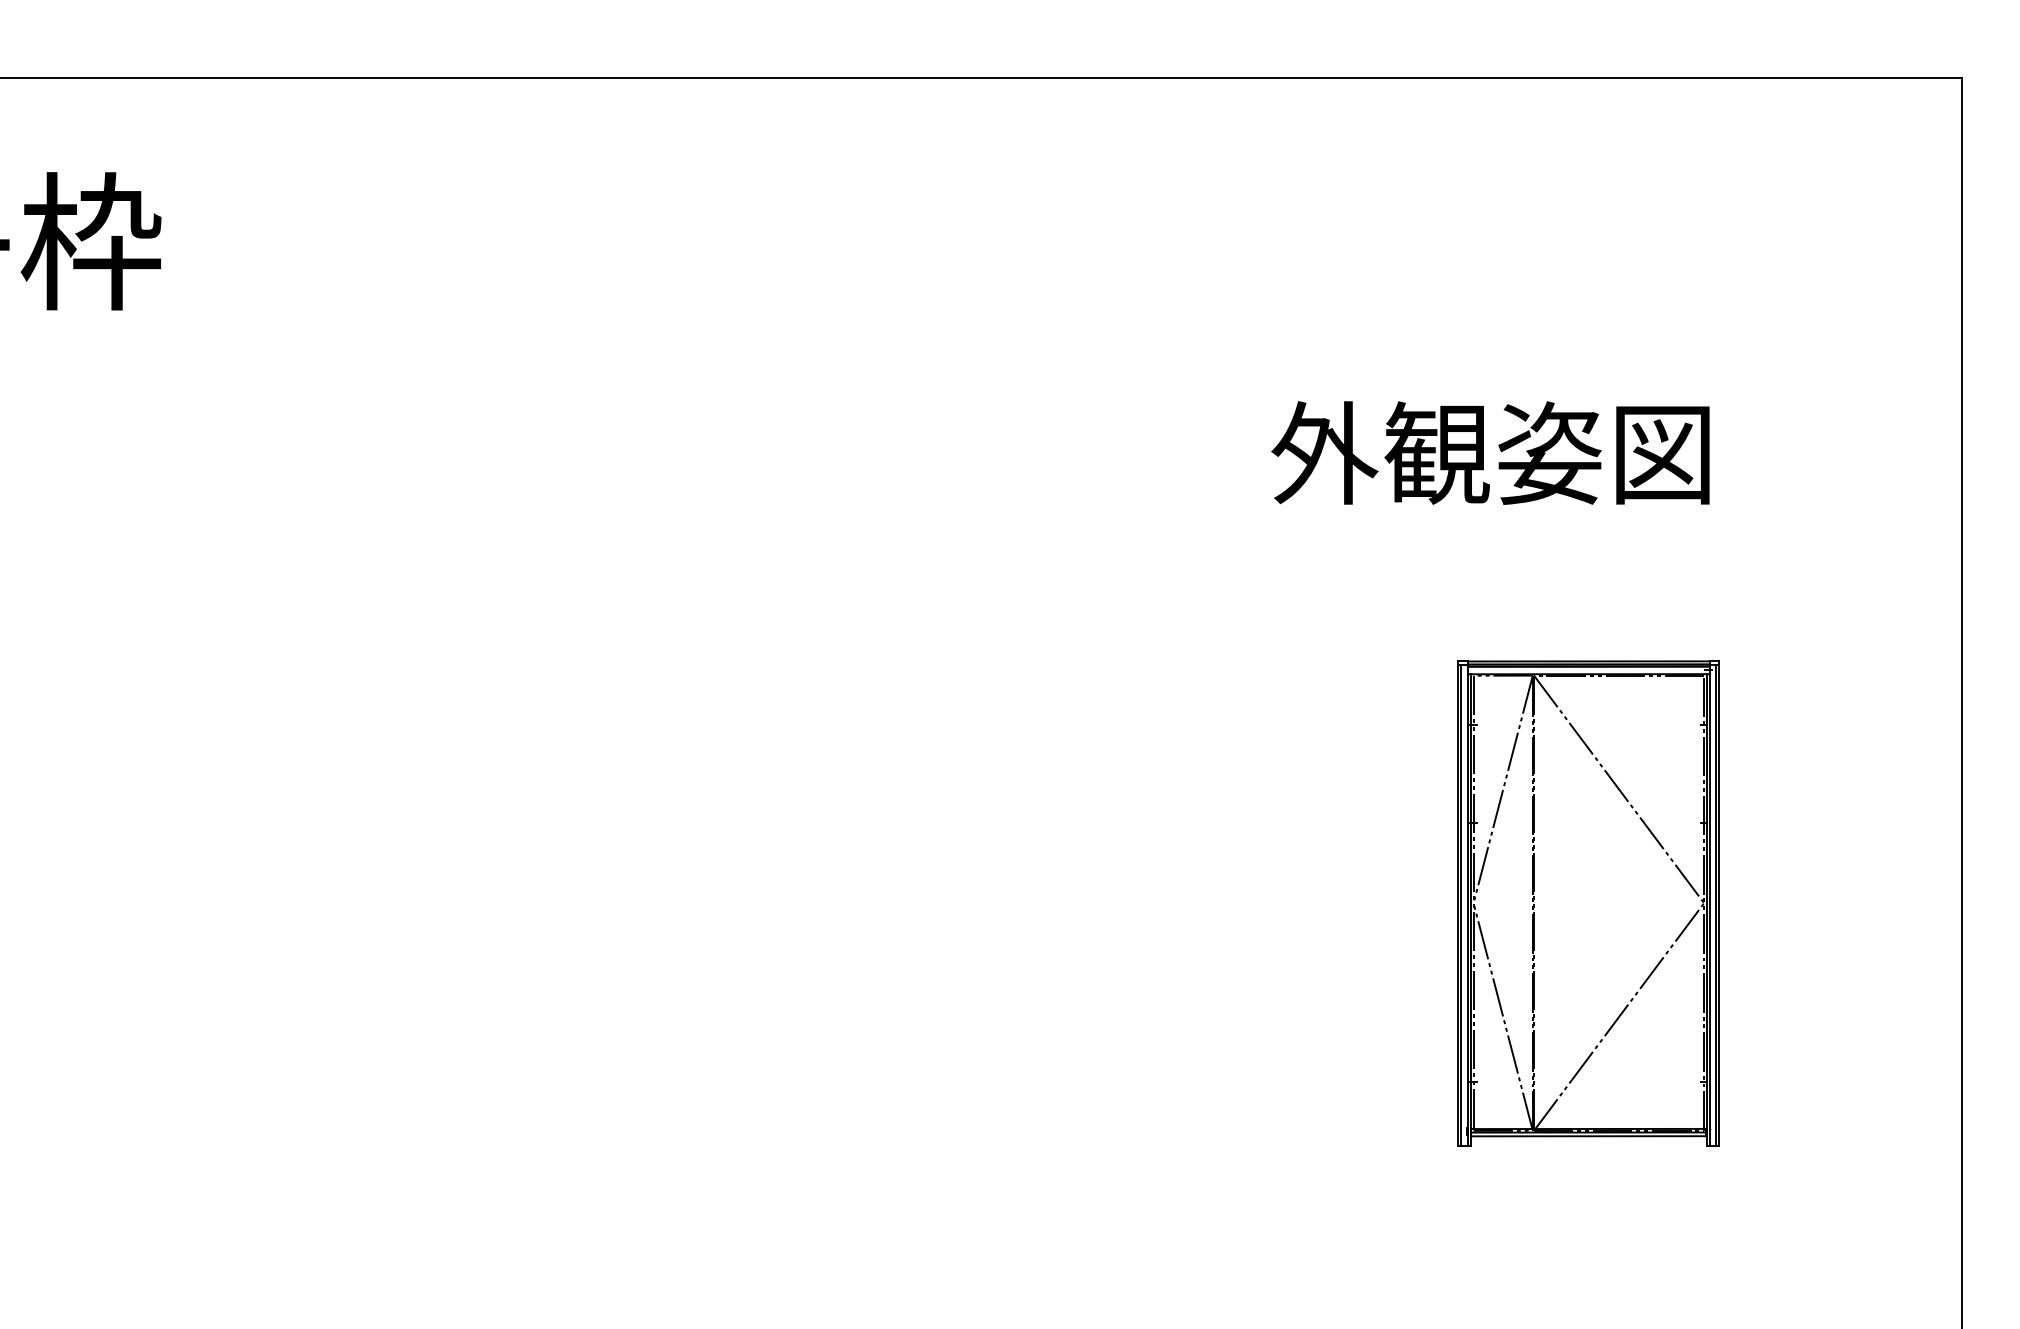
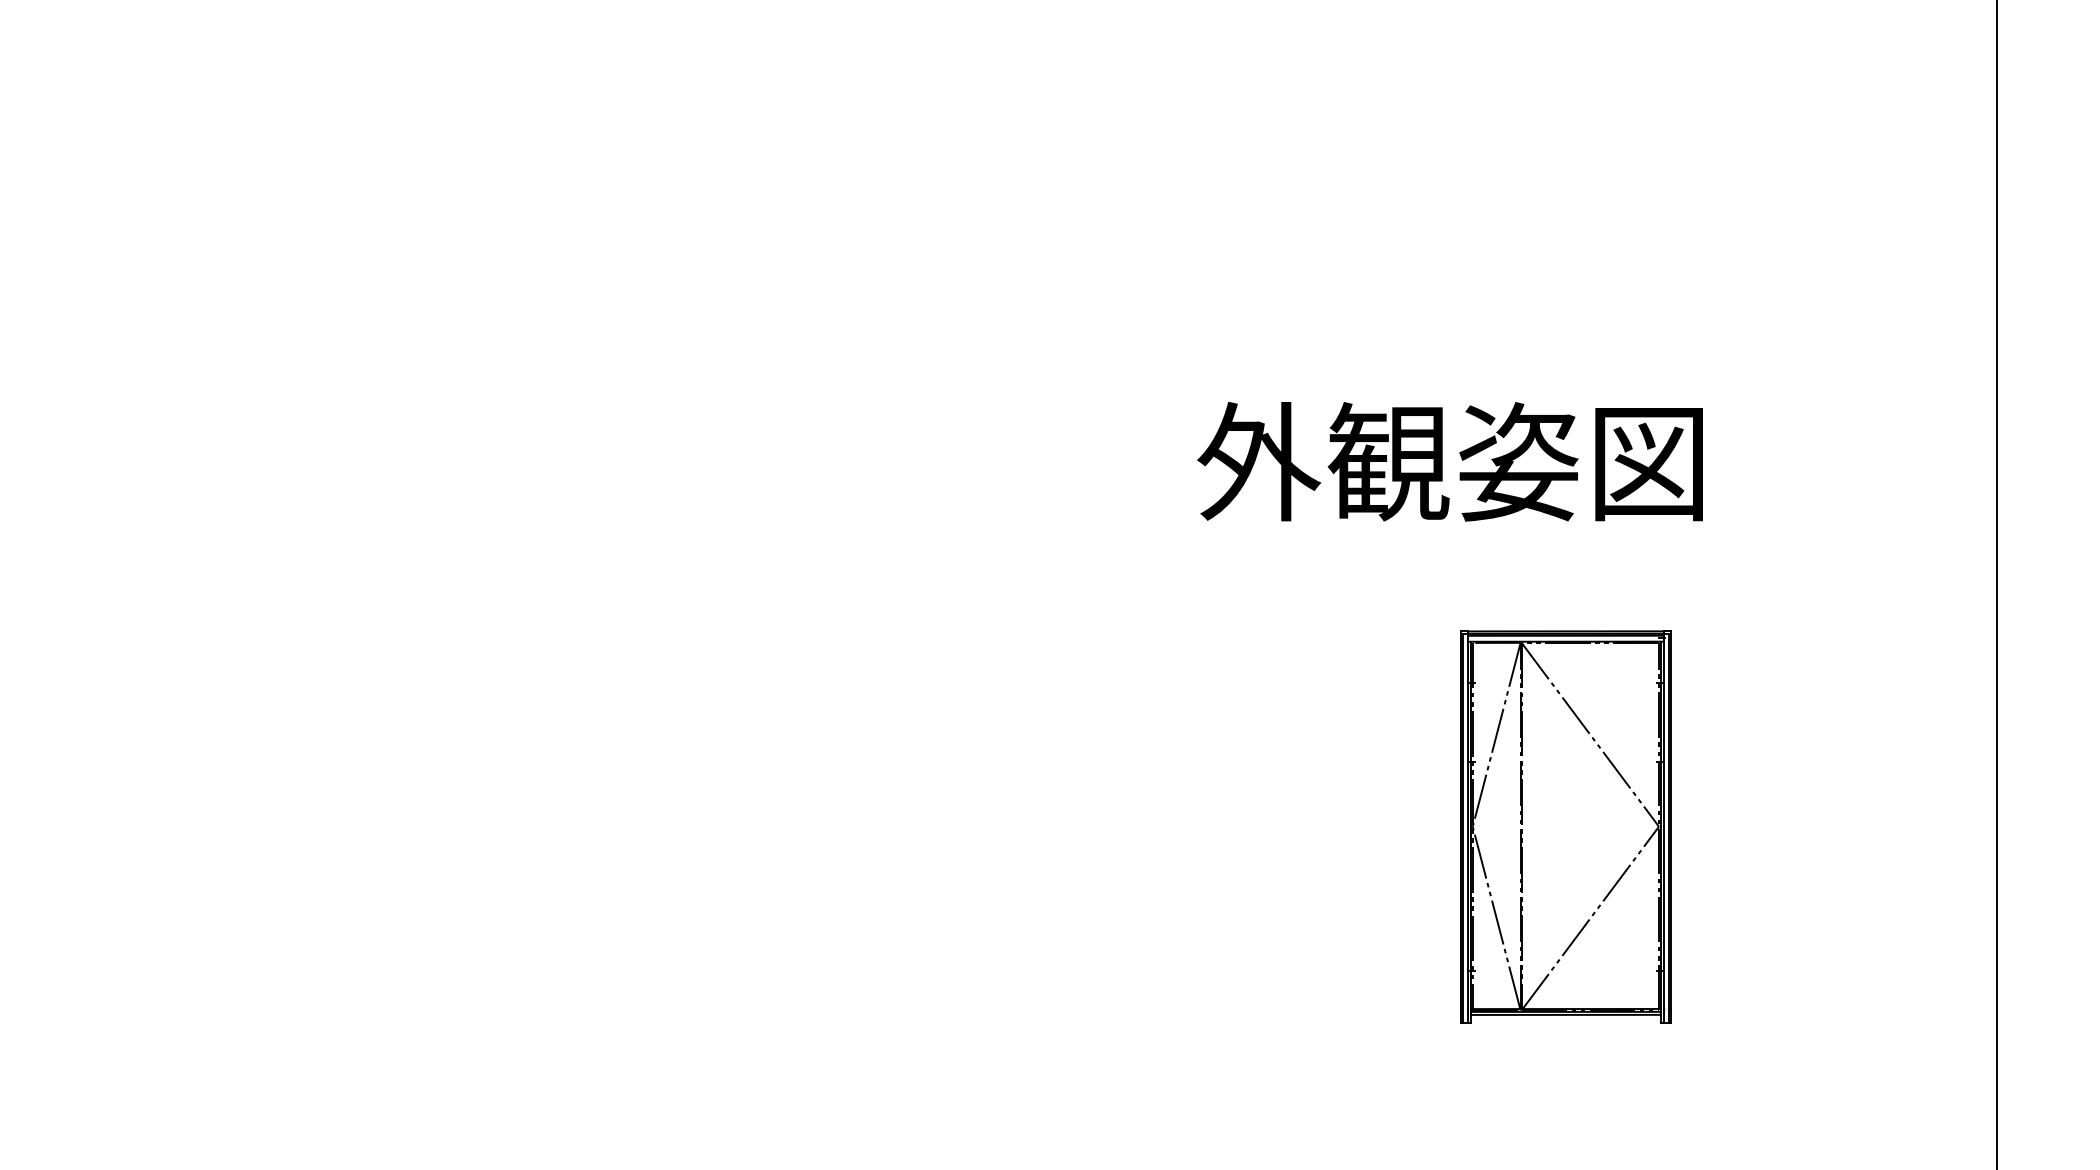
text: (1490, 452) -> (1450, 461), moved
part: (1588, 903) -> (1565, 826), size x0.7

